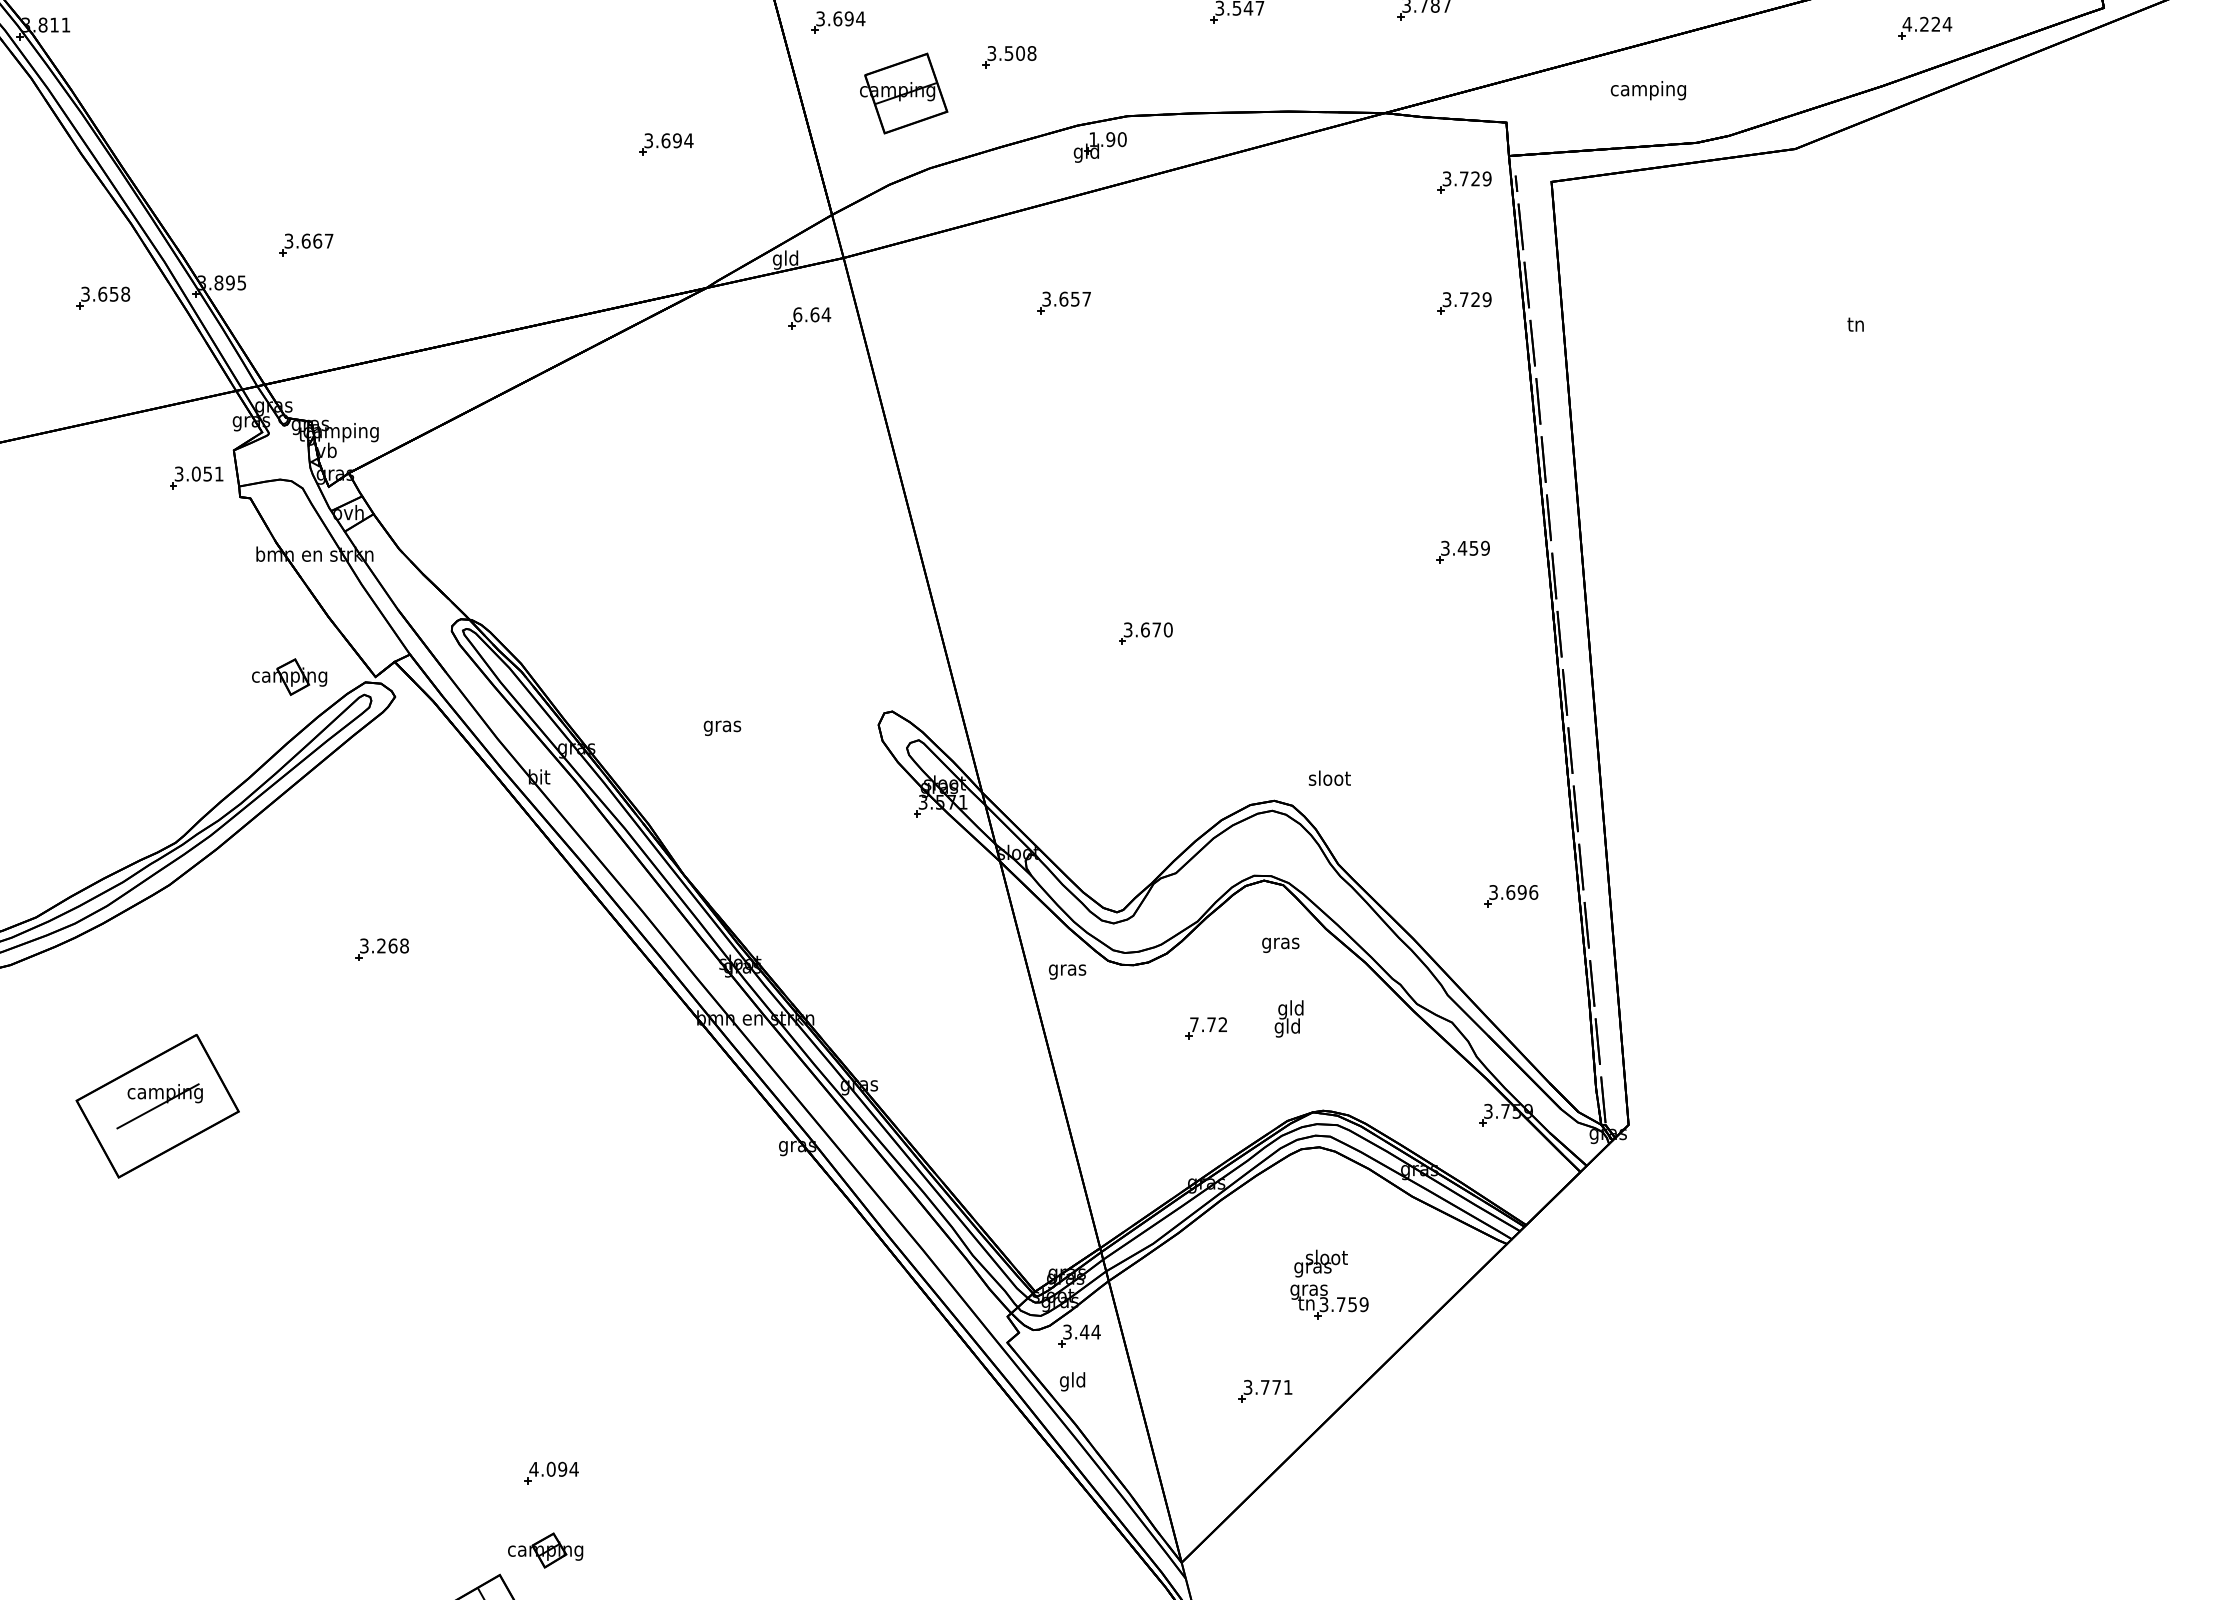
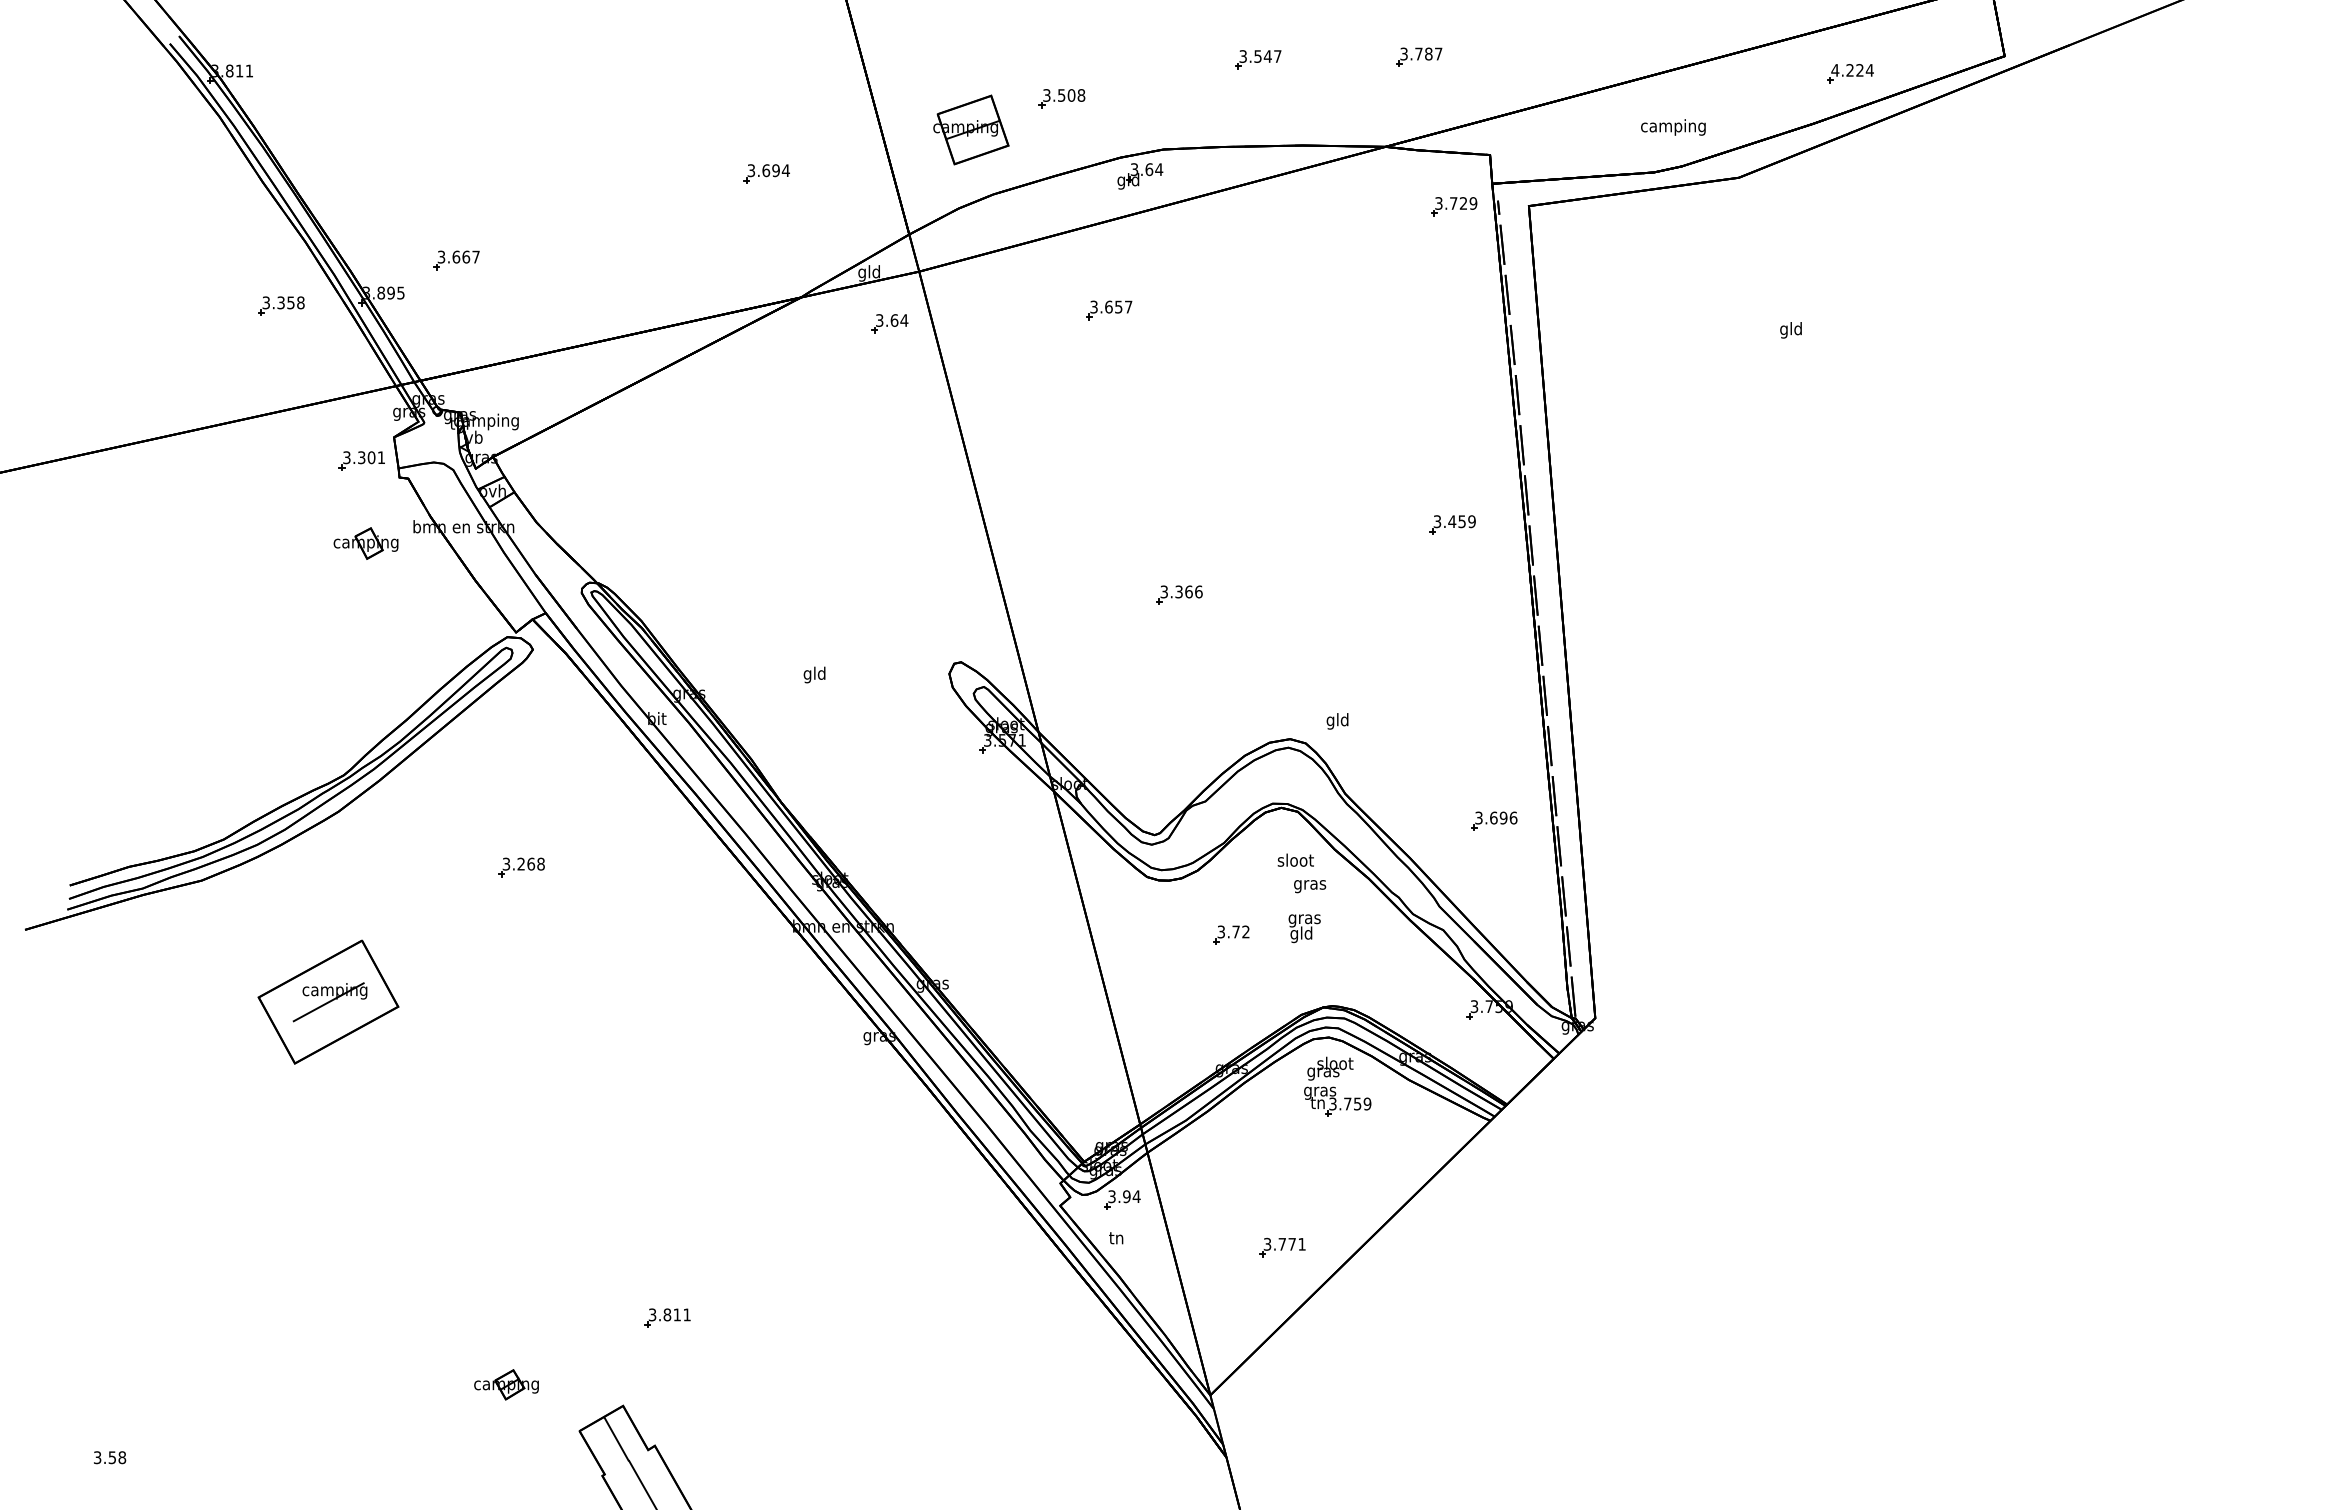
part: (838, 22) -> (914, 68), removed
text: (1648, 90) -> (1673, 127), moved
text: (1107, 139) -> (1146, 169), 1.90 -> 3.64
text: (103, 293) -> (281, 302), 3.658 -> 3.358
part: (1465, 303) -> (1454, 310), removed
text: (797, 314) -> (879, 320), 6.64 -> 3.64
text: (1855, 326) -> (1790, 330), tn -> gld
text: (201, 473) -> (366, 457), 3.051 -> 3.301
text: (1156, 629) -> (1188, 591), 3.670 -> 3.366
part: (288, 677) -> (365, 543), moved
text: (722, 725) -> (814, 674), gras -> gld
text: (1330, 780) -> (1338, 721), sloot -> gld
text: (1280, 942) -> (1295, 861), gras -> sloot
text: (1068, 971) -> (1310, 886), moved
text: (1290, 1009) -> (1304, 918), gld -> gras
text: (1193, 1024) -> (1220, 931), 7.72 -> 3.72
part: (1329, 1284) -> (1337, 1086), moved
text: (1084, 1331) -> (1126, 1196), 3.44 -> 3.94
text: (1072, 1381) -> (1116, 1239), gld -> tn
text: (553, 1468) -> (669, 1314), 4.094 -> 3.811
part: (545, 1550) -> (506, 1384), moved

